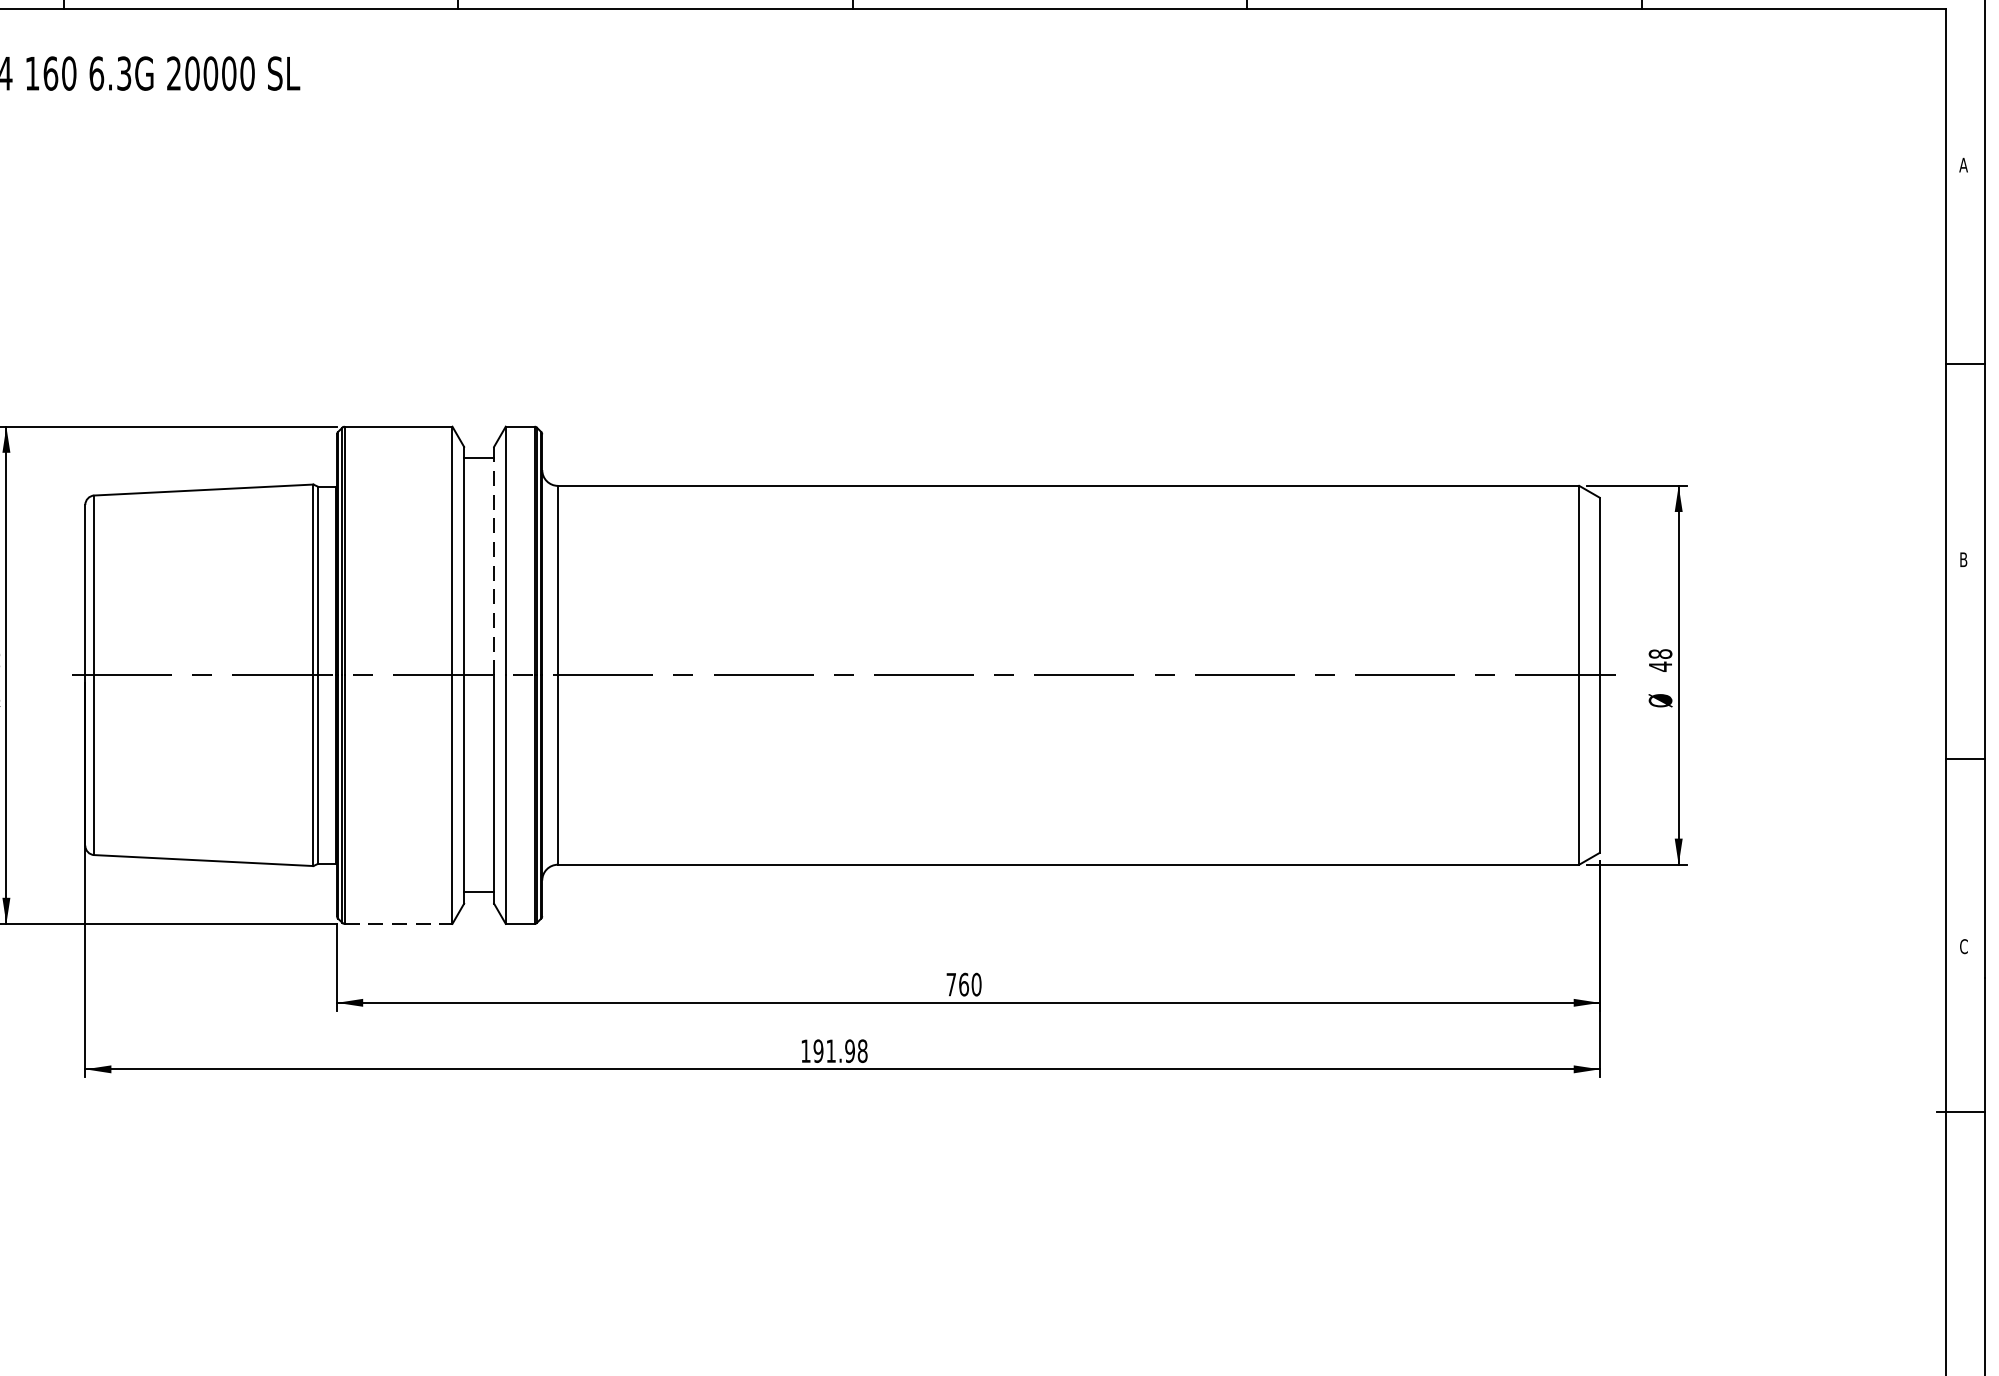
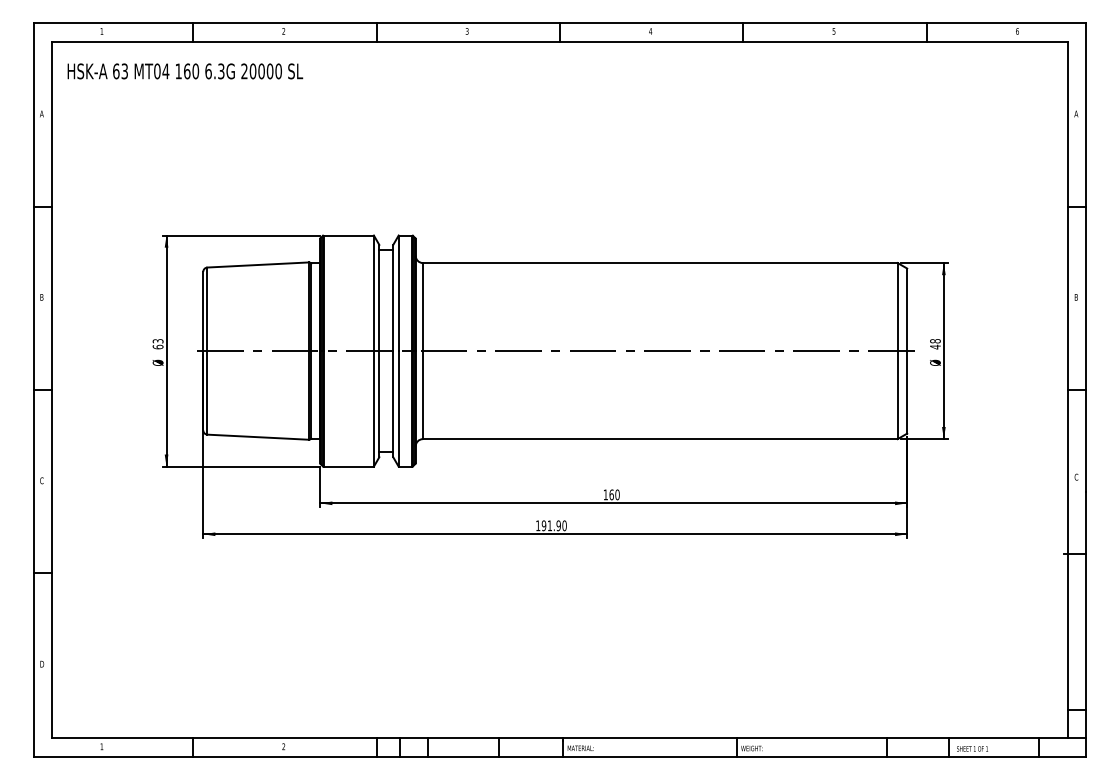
line: (494, 559) -> (393, 297), dashed -> solid
line: (399, 923) -> (349, 466), dashed -> solid
text: (950, 983) -> (605, 494), 760 -> 160
text: (862, 1050) -> (564, 525), 191.98 -> 191.90

